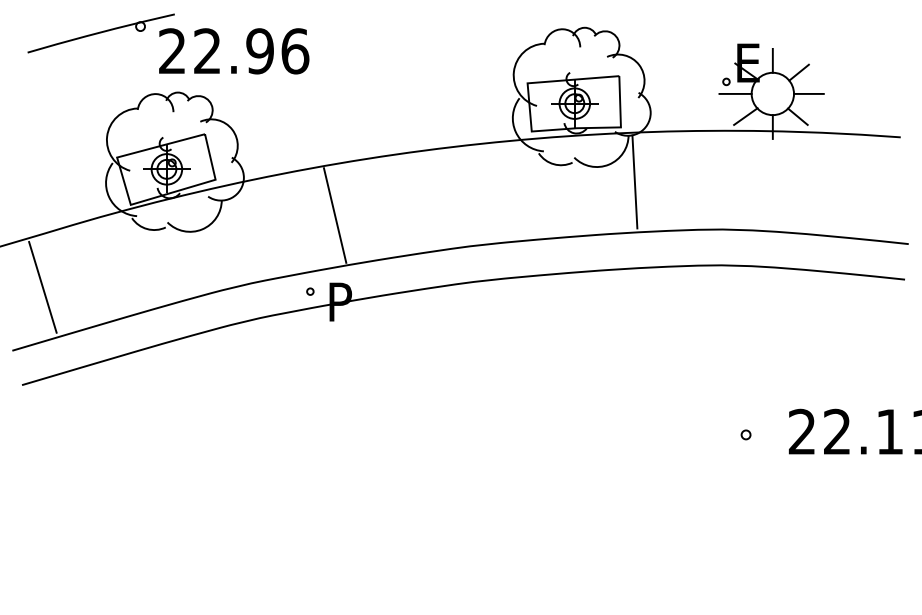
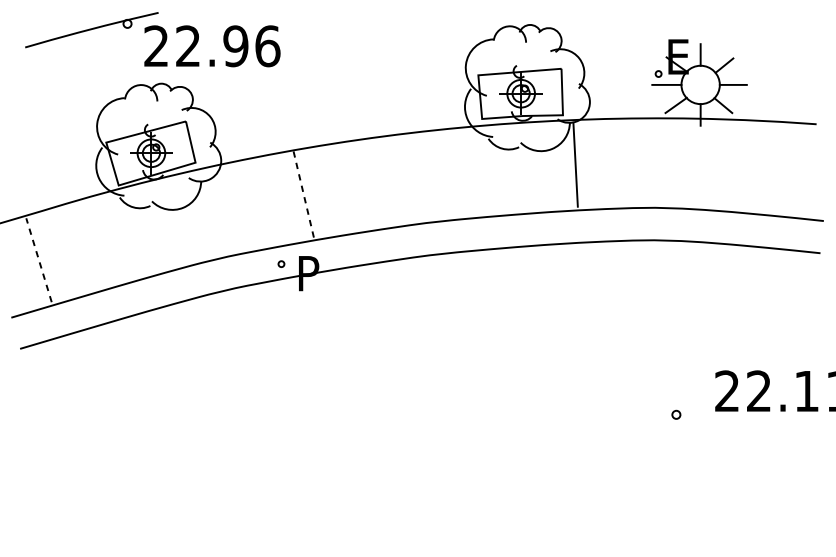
line: (335, 215) -> (304, 195), solid -> dashed
line: (42, 286) -> (38, 259), solid -> dashed
part: (745, 434) -> (675, 414), moved

